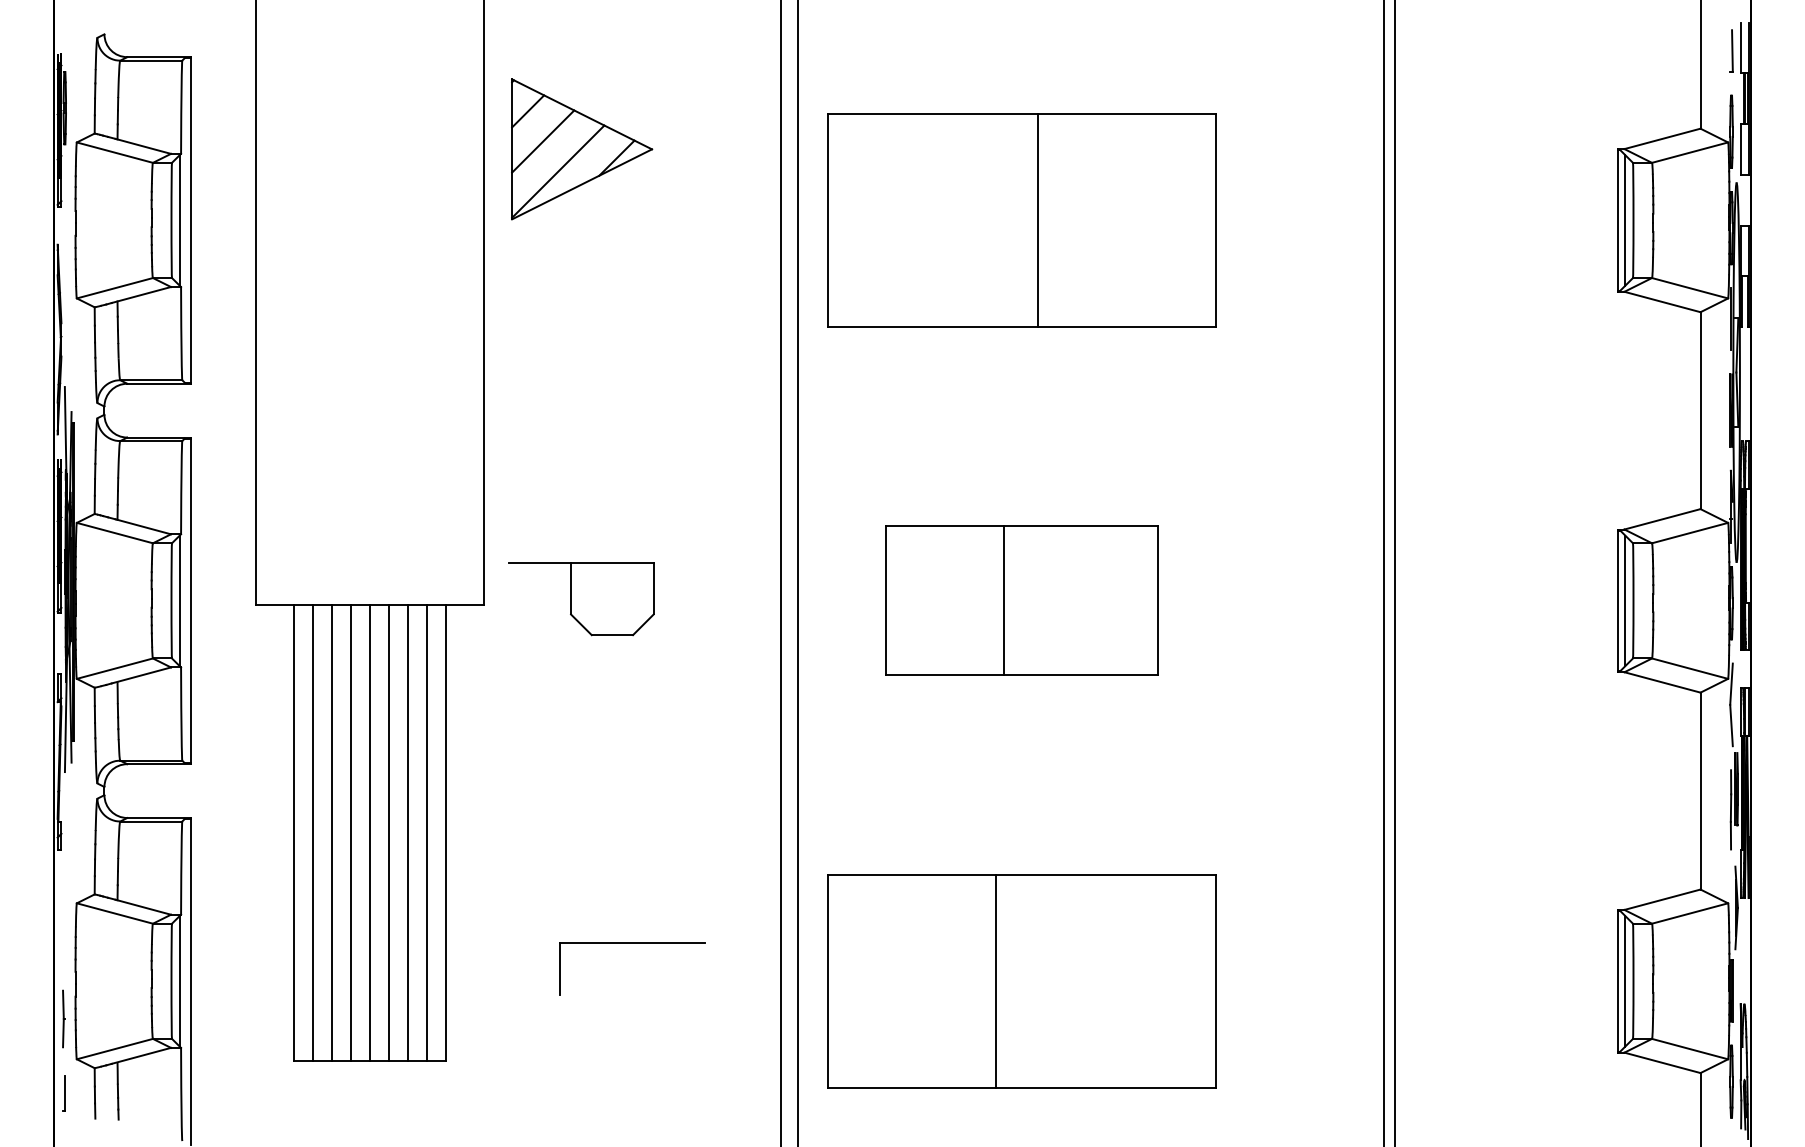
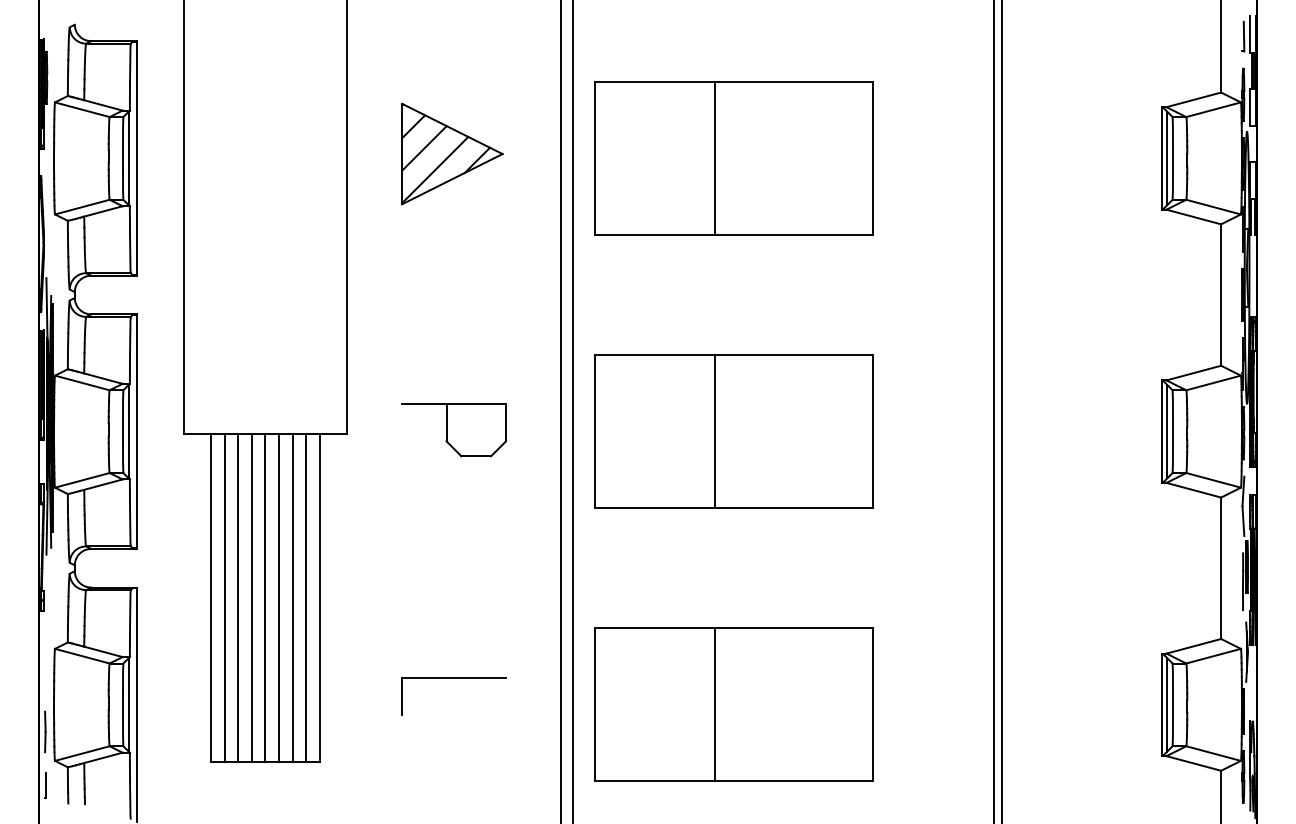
part: (582, 149) -> (452, 154), moved
line: (1037, 219) -> (714, 157), moved
part: (581, 599) -> (454, 430), moved
part: (1021, 600) -> (733, 431), size x1.43

